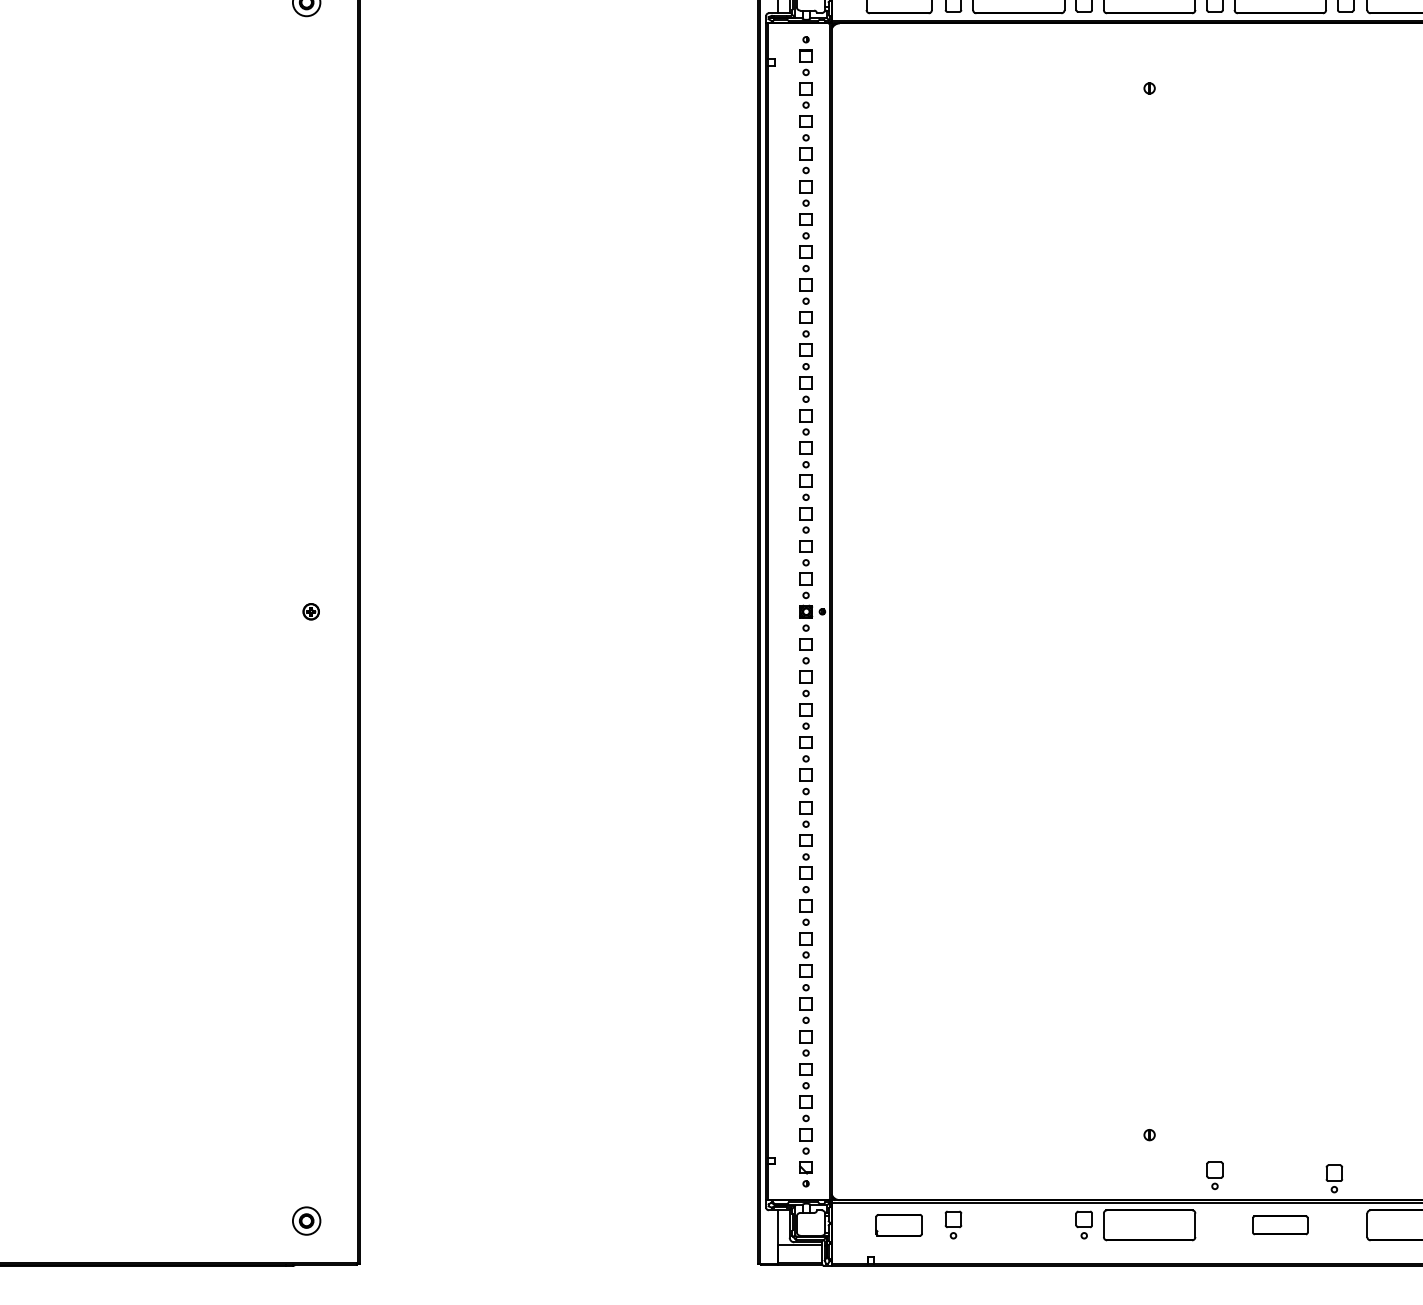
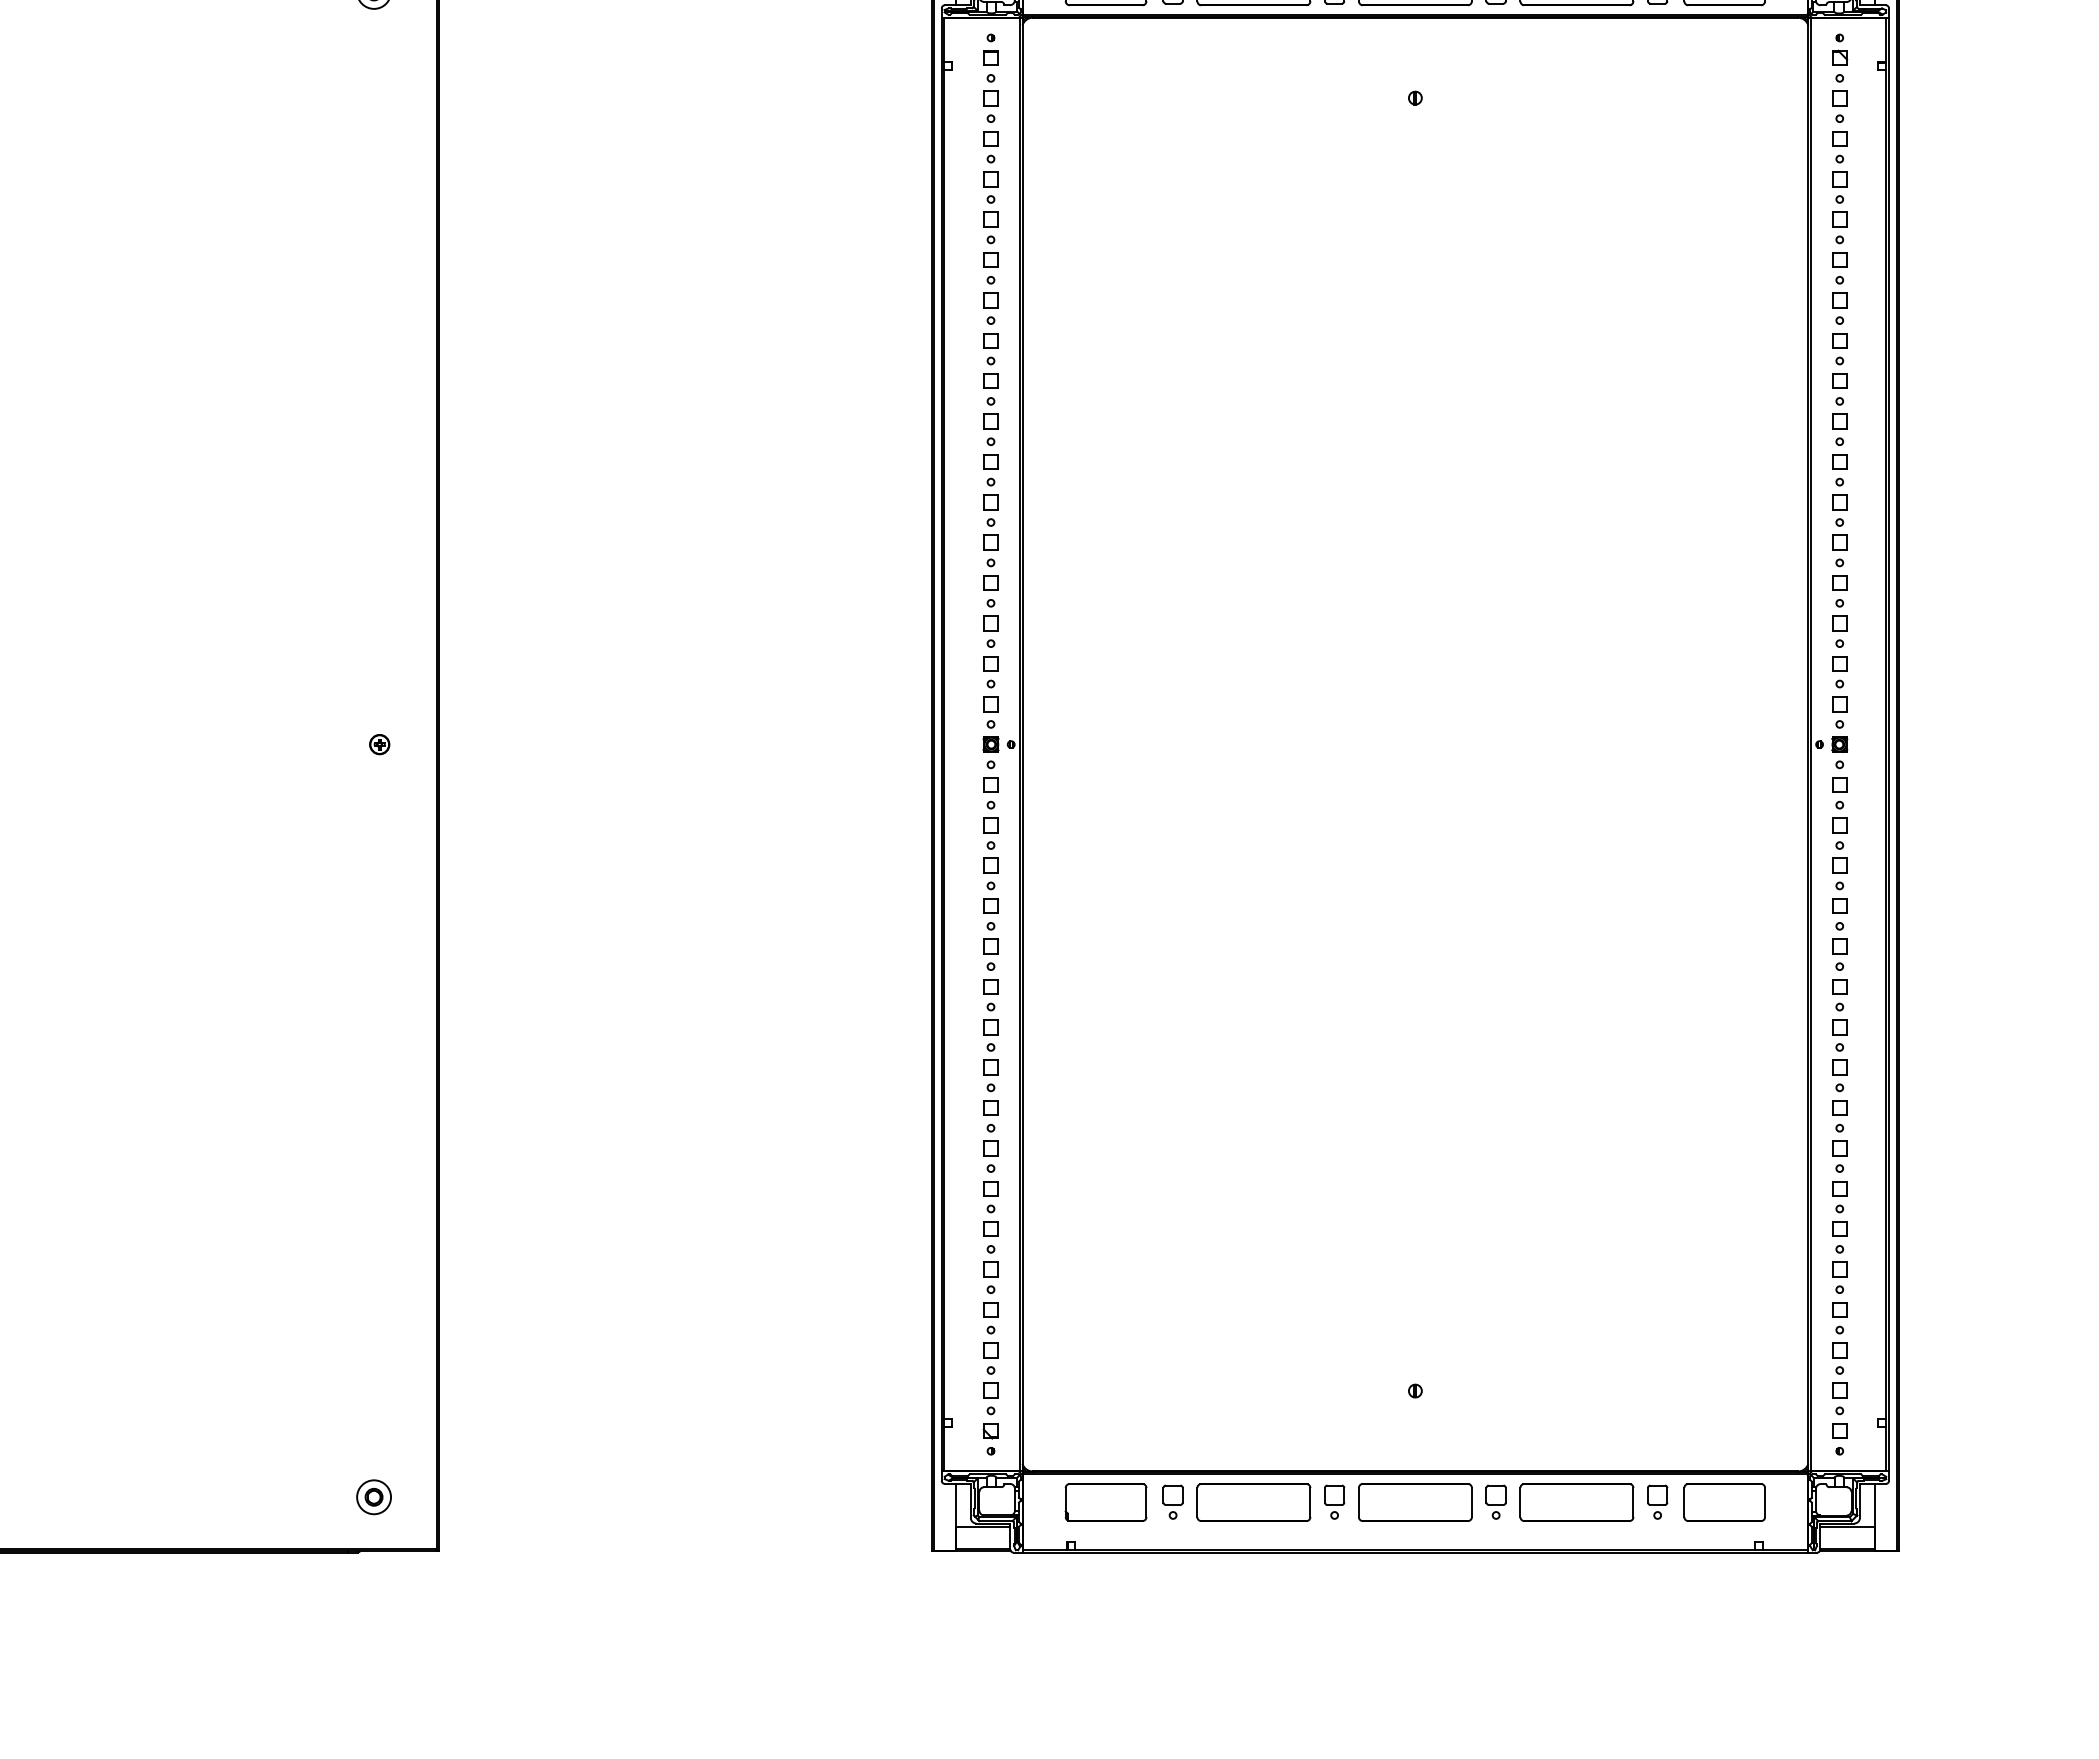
part: (1214, 1175) -> (1495, 1501), moved
part: (1334, 1178) -> (1657, 1501), moved
part: (898, 1225) -> (1105, 1502), size x1.43
part: (1018, 1225) -> (1253, 1502), added
part: (1280, 1225) -> (1576, 1502), size x1.67

